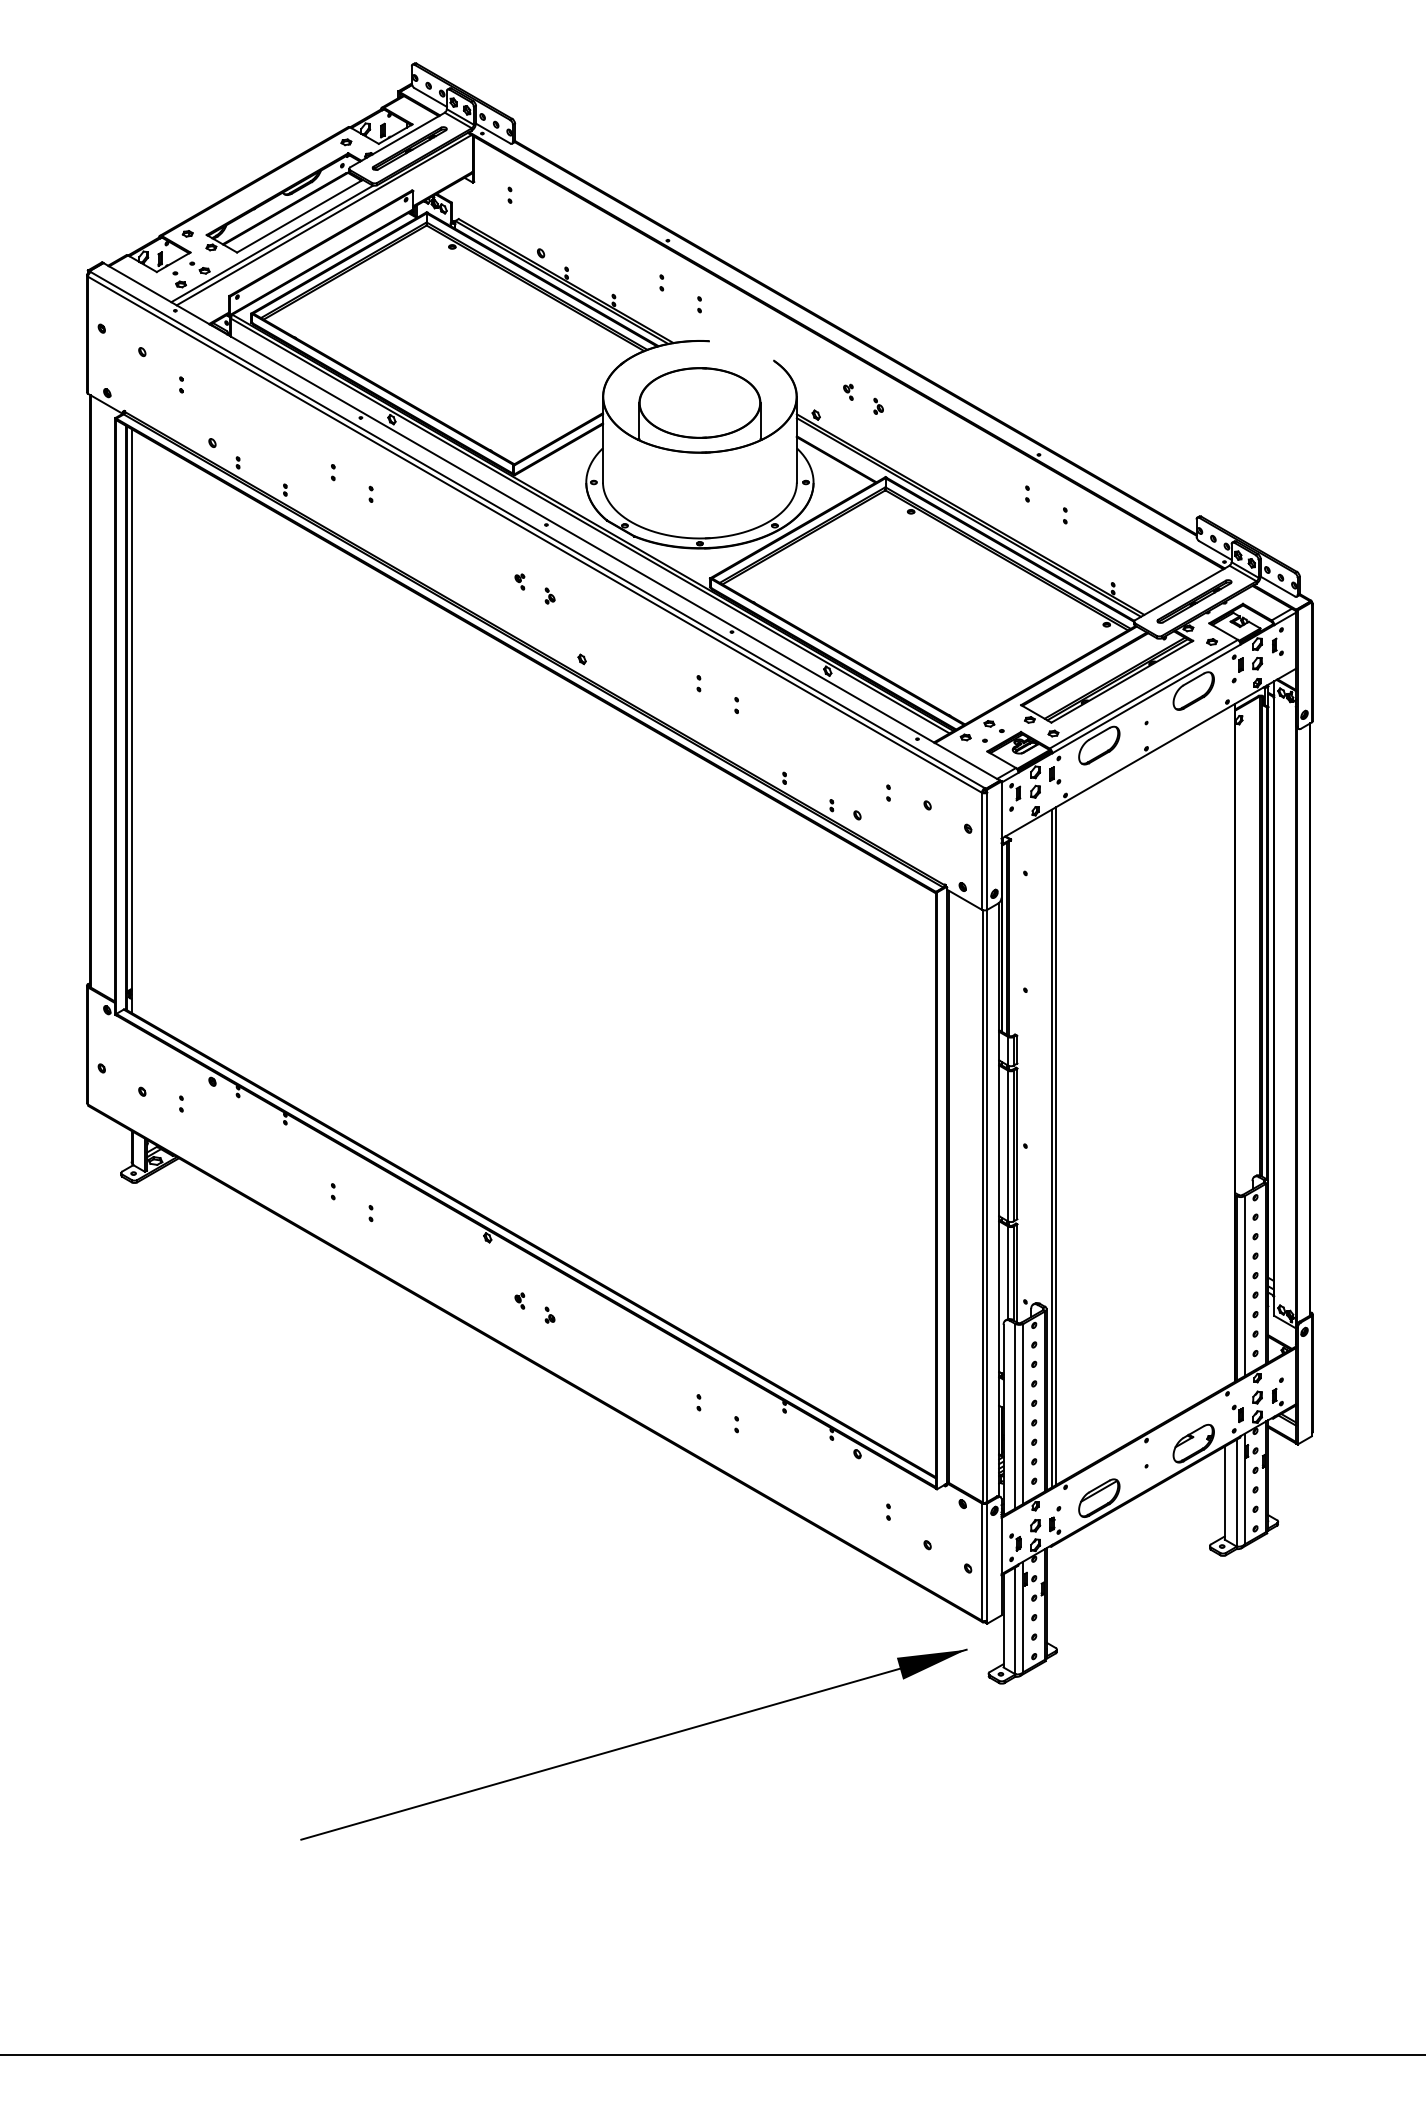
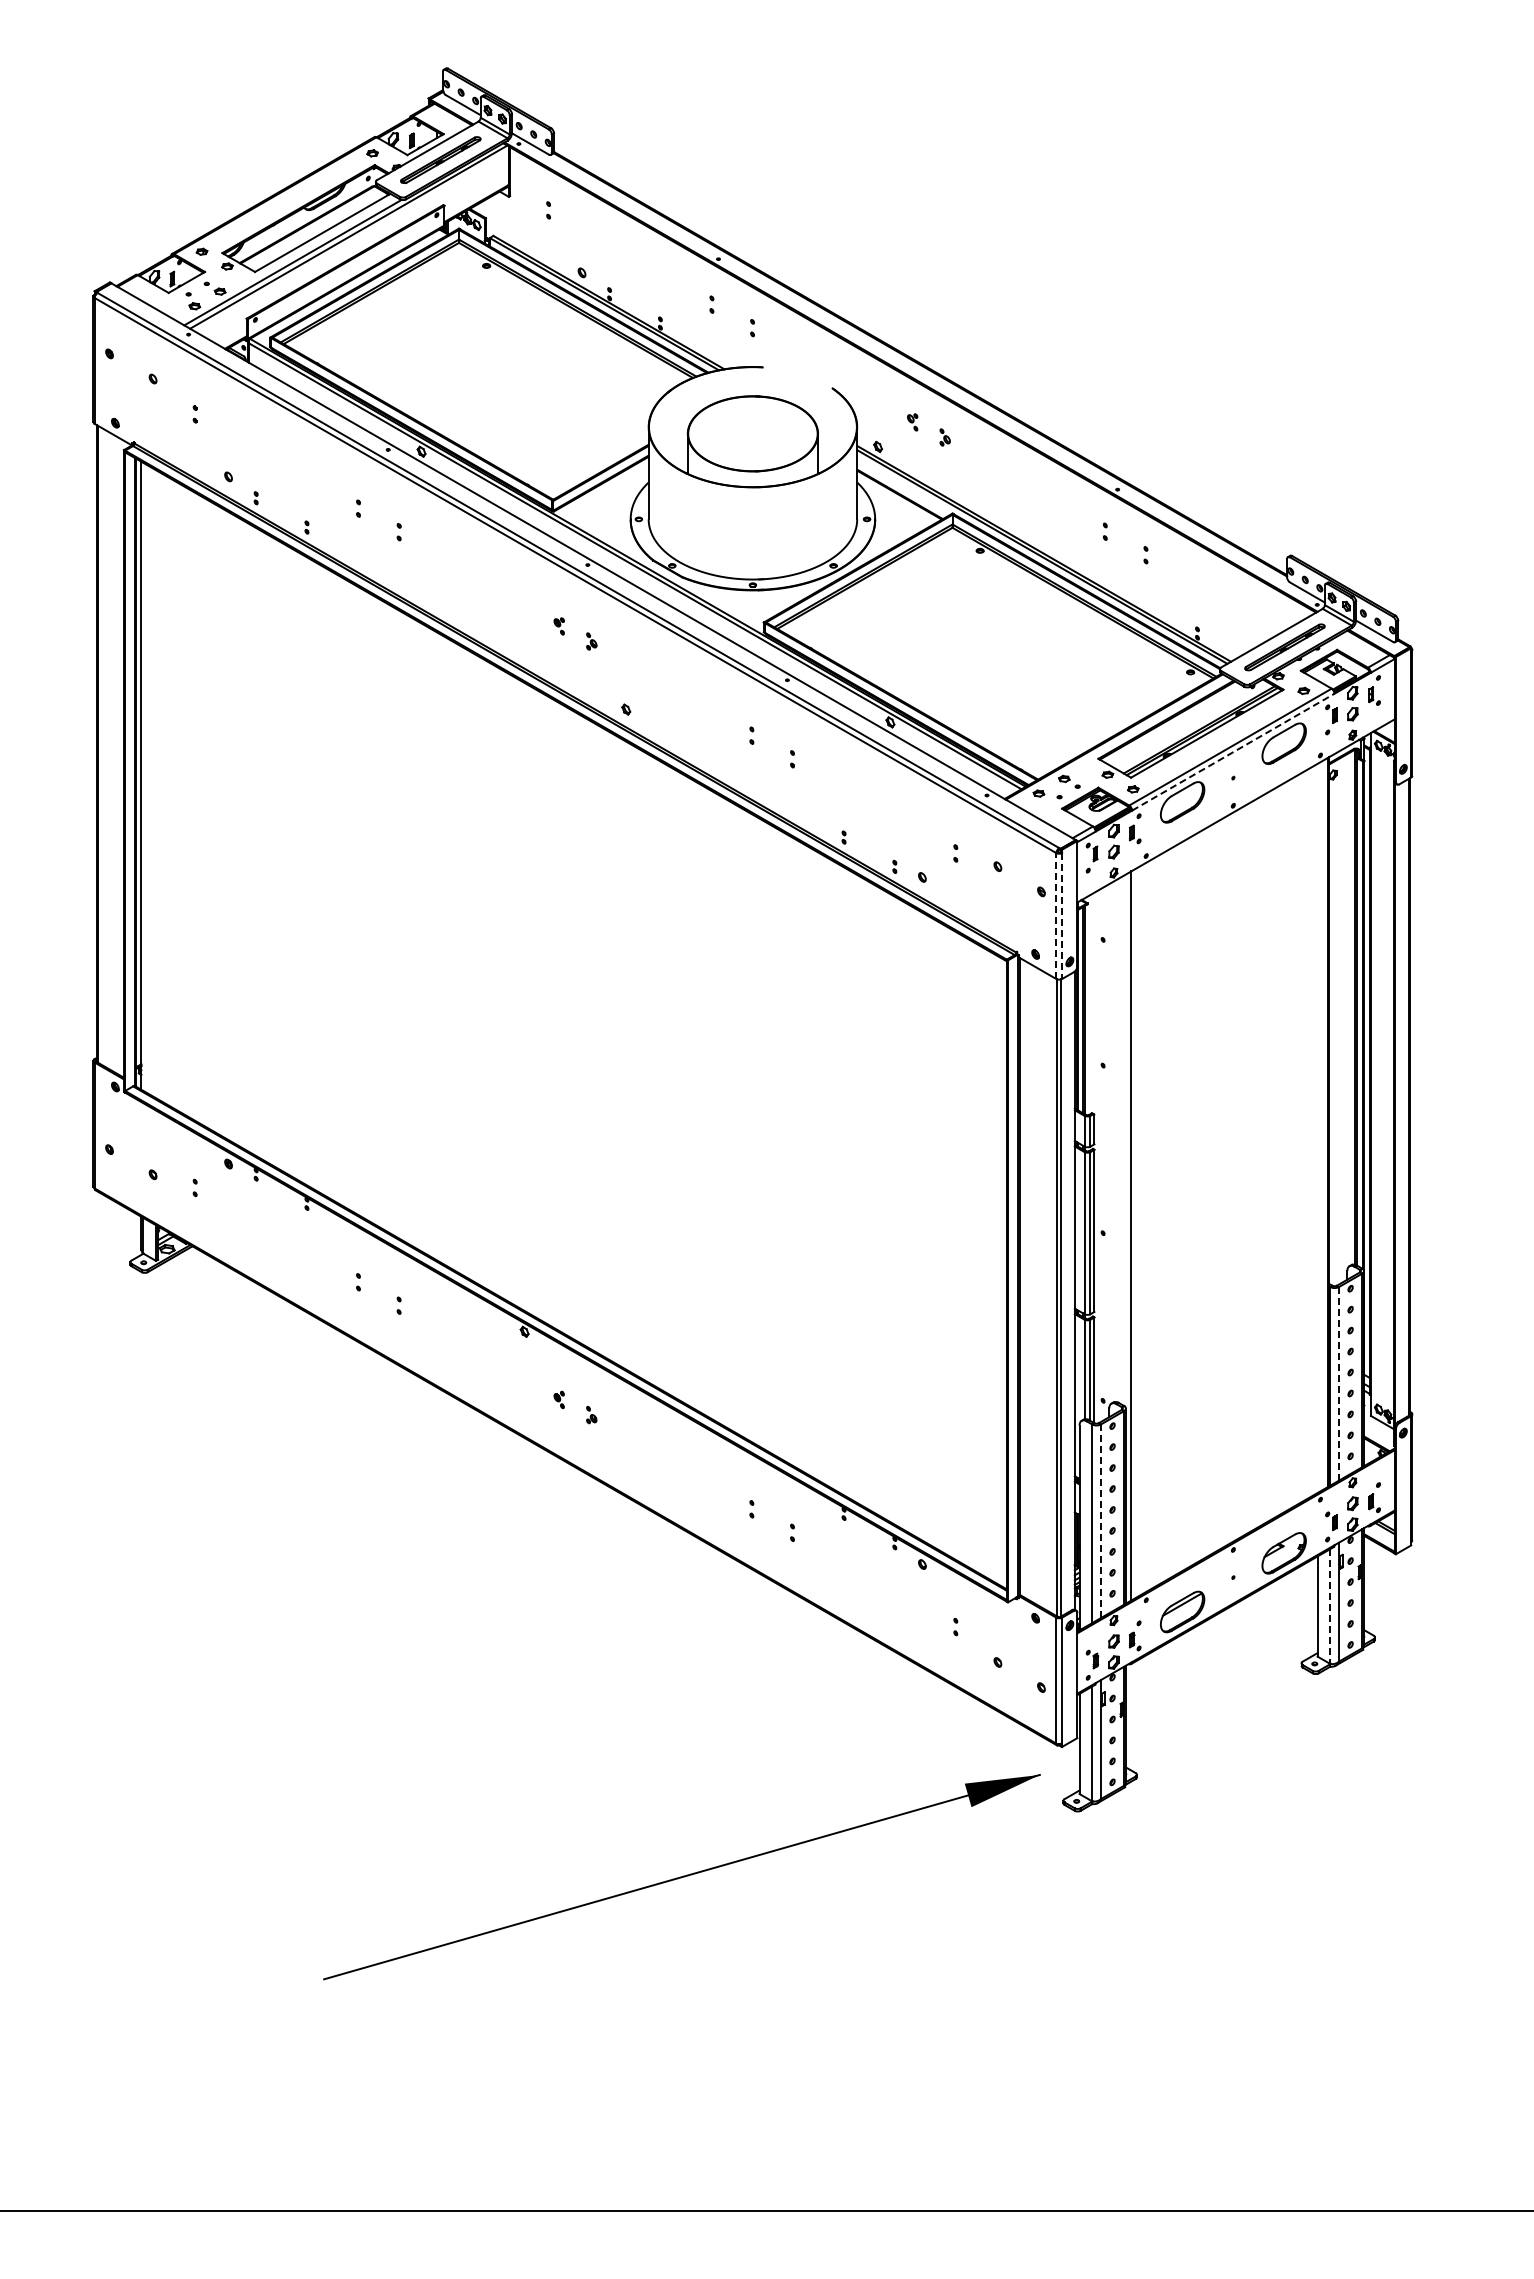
line: (1146, 699) -> (1233, 752), solid -> dashed
line: (982, 851) -> (1056, 916), solid -> dashed
line: (987, 851) -> (1062, 916), solid -> dashed
line: (1055, 1145) -> (1135, 1232), removed
line: (1245, 1285) -> (1339, 1383), solid -> dashed
line: (1023, 1414) -> (1100, 1521), solid -> dashed
line: (1236, 1494) -> (1330, 1607), solid -> dashed

